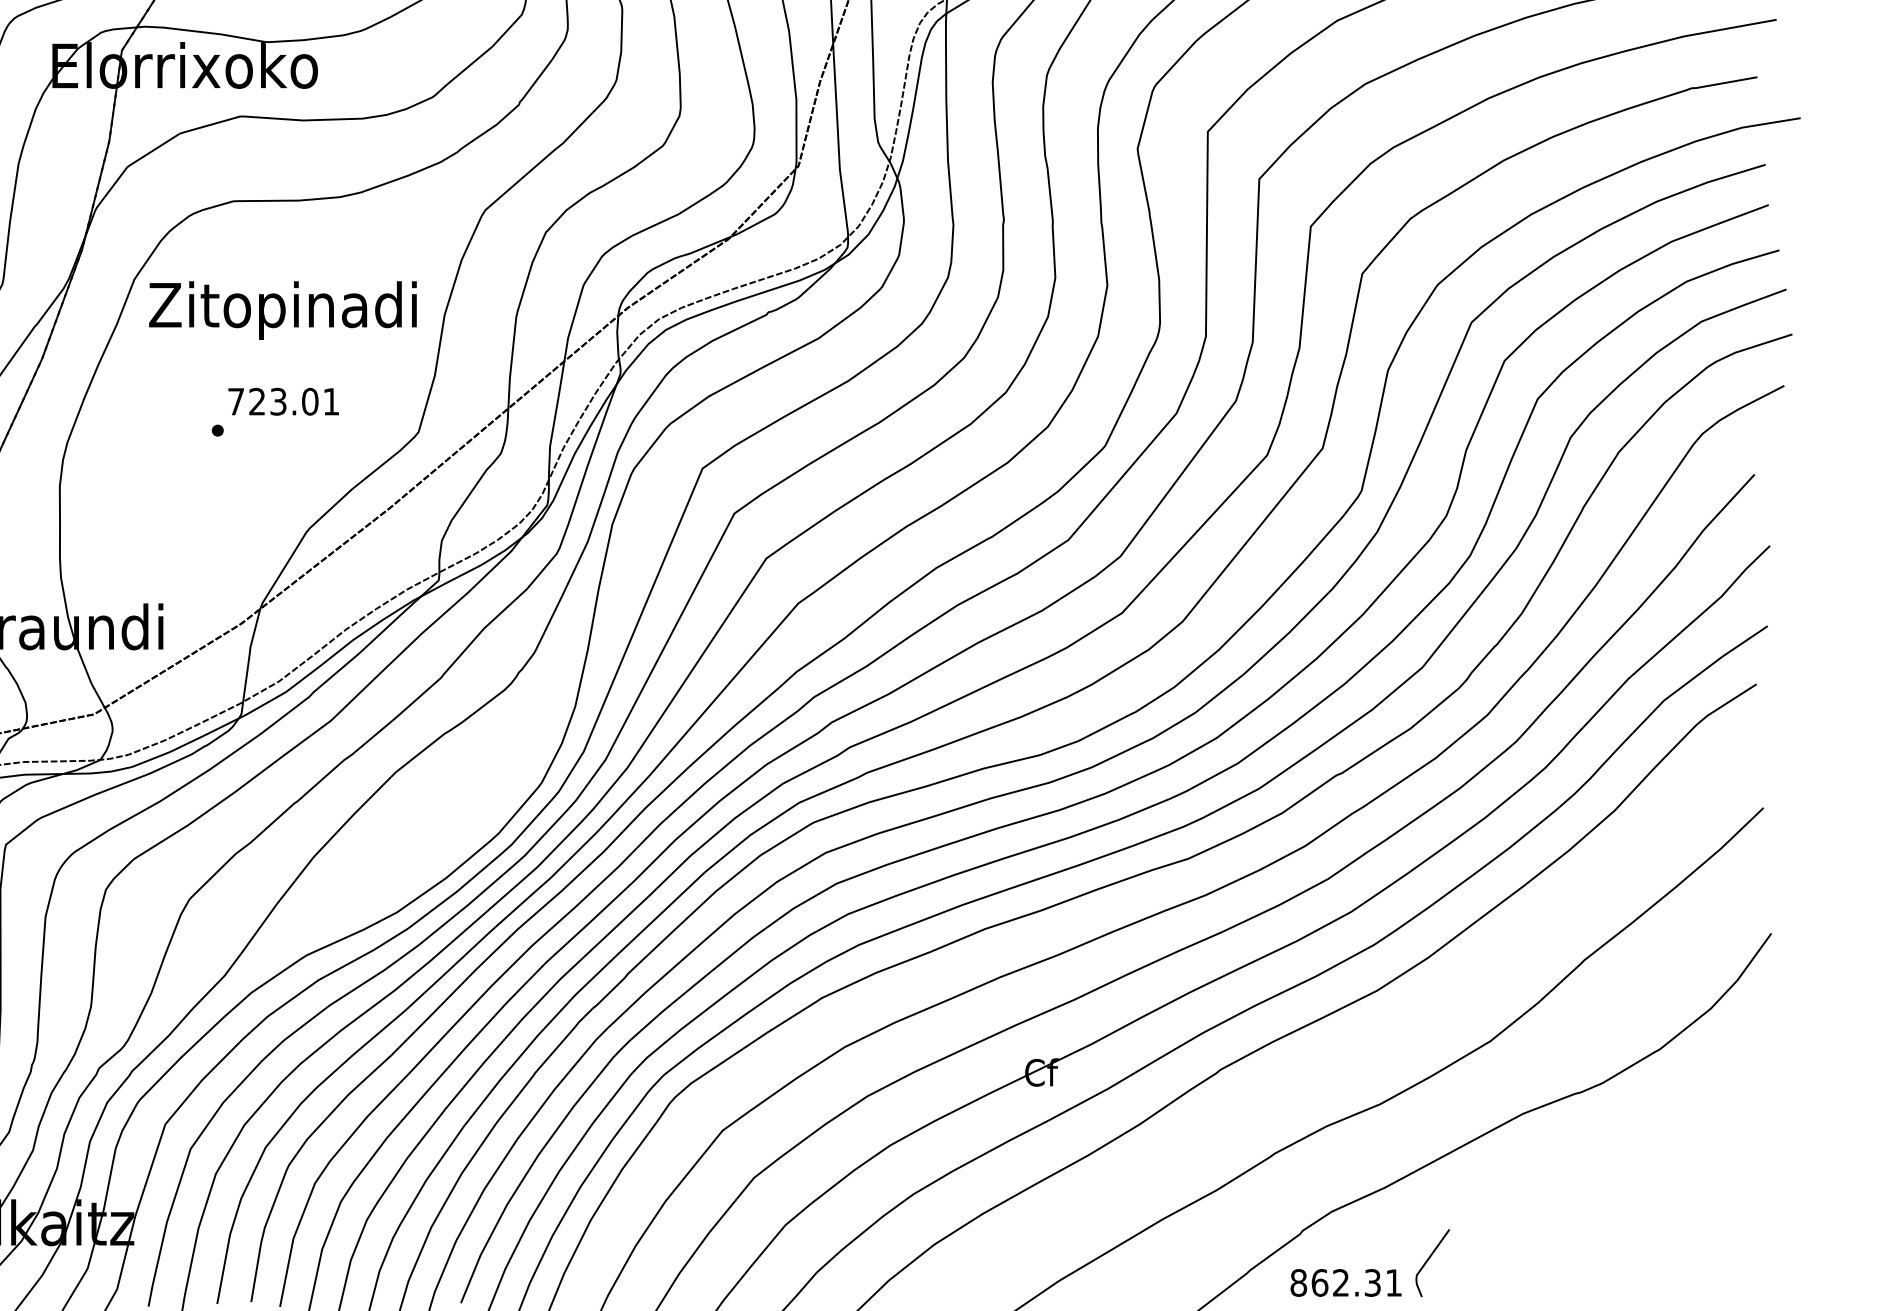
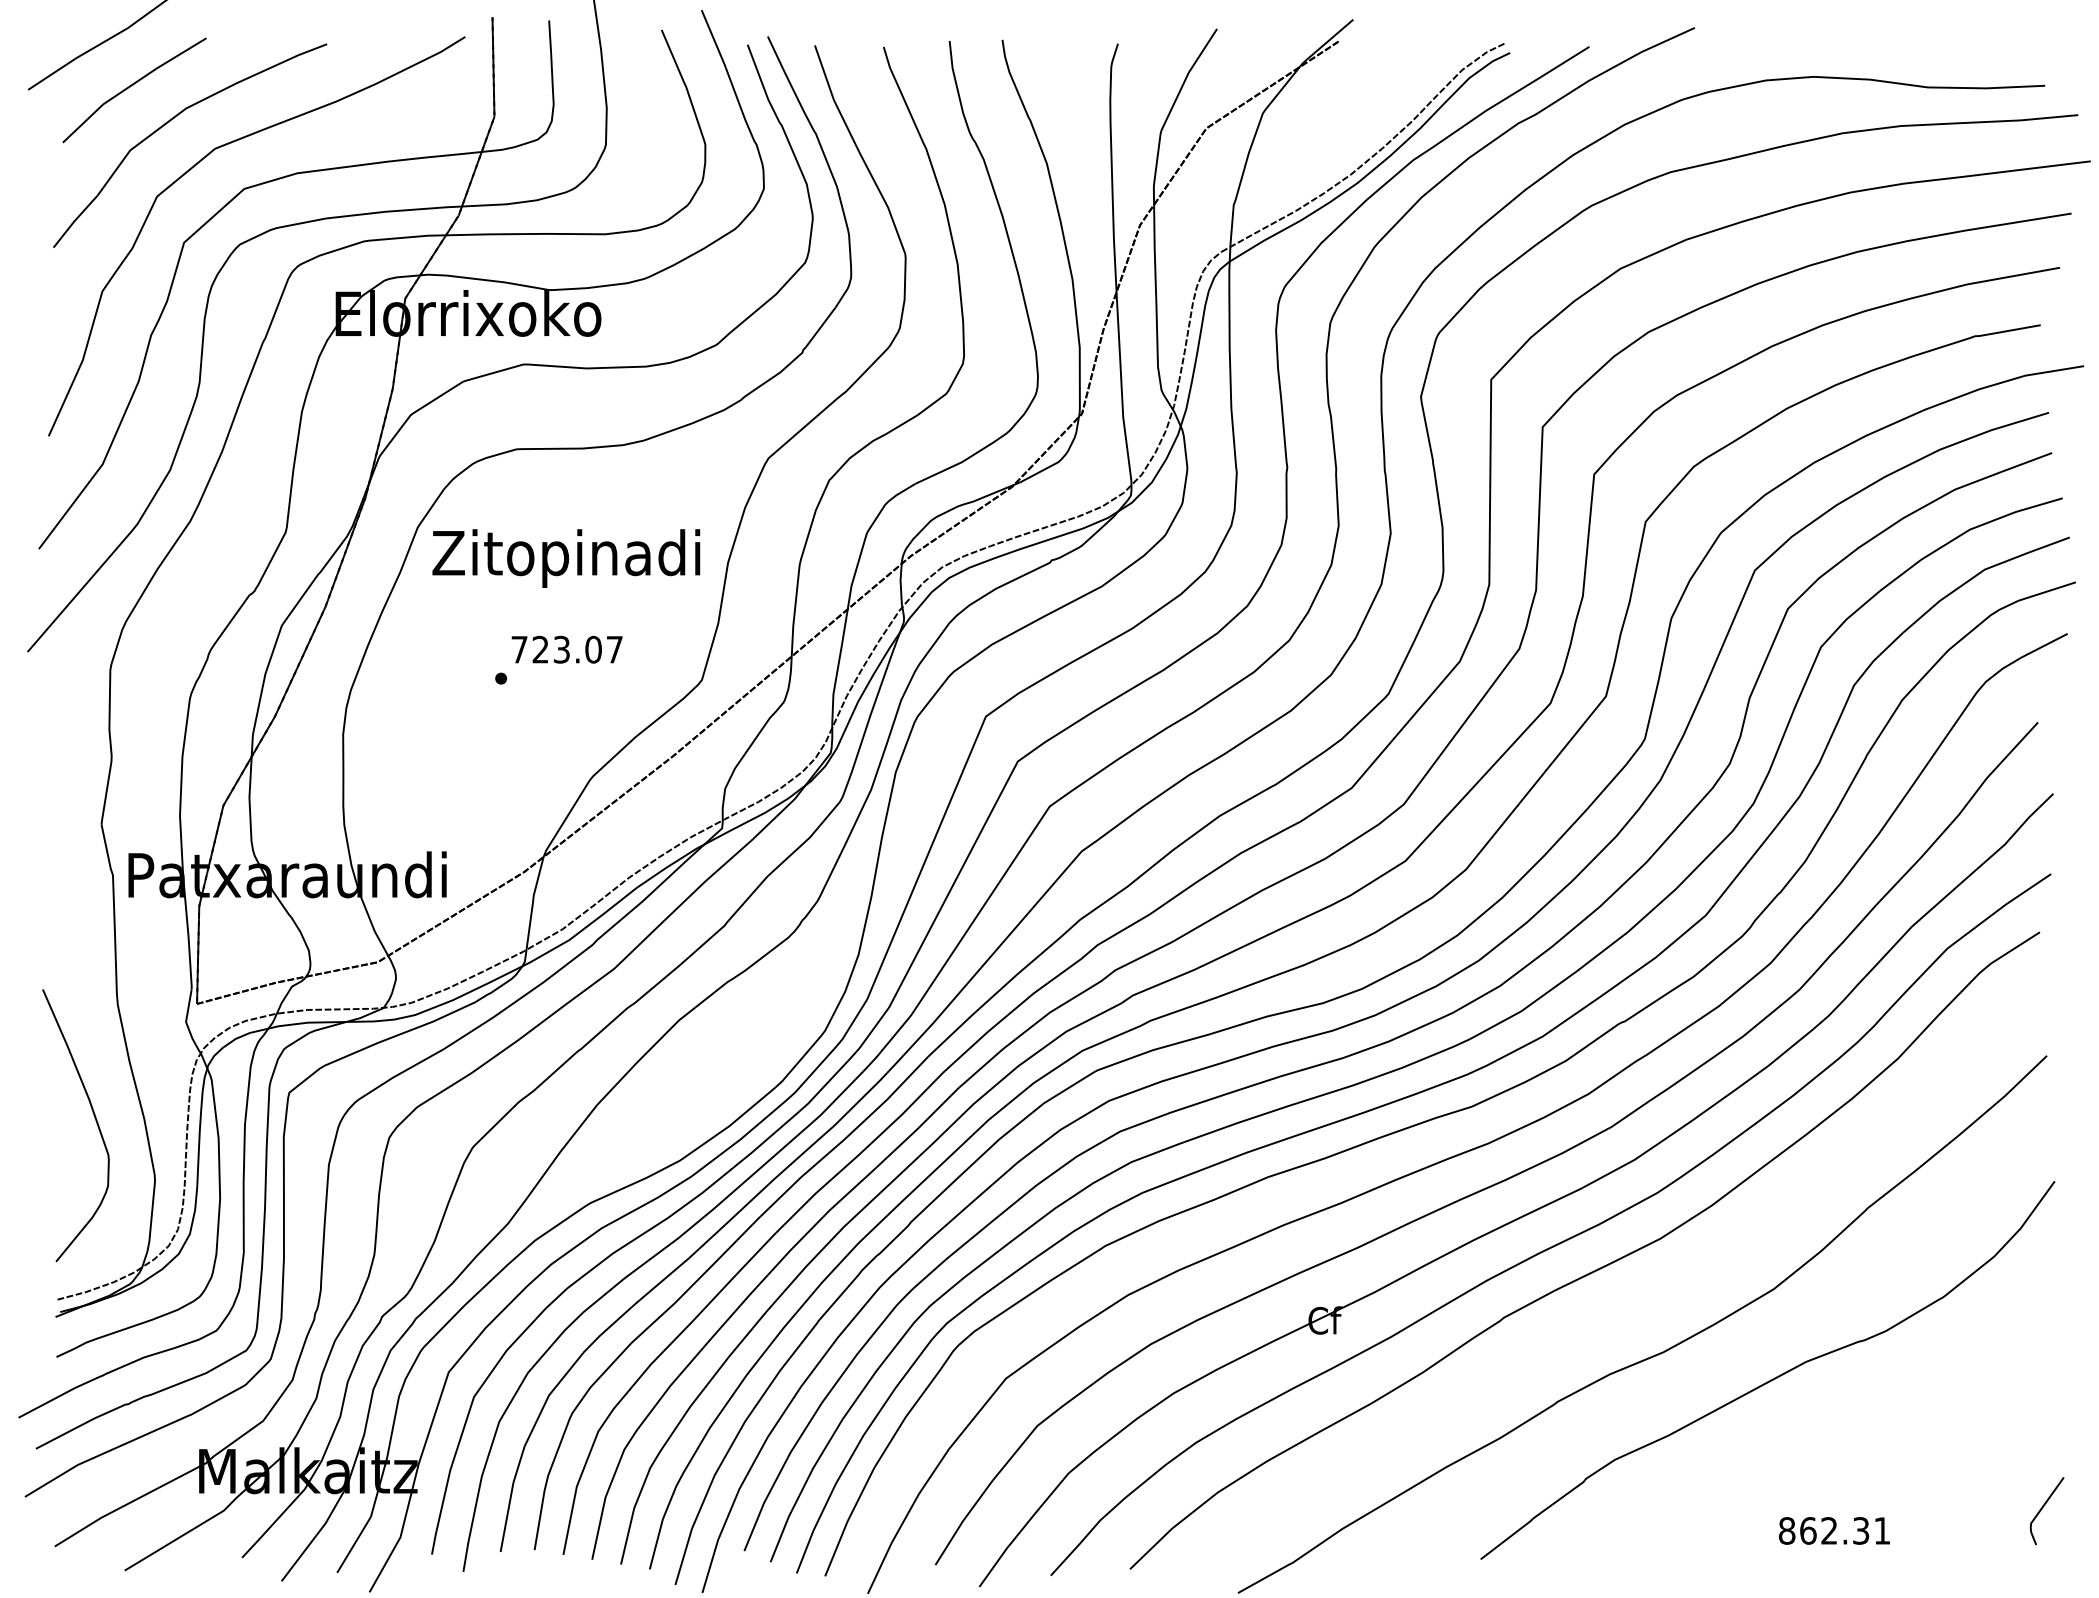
text: (331, 401) -> (614, 649), 723.01 -> 723.07
curve: (1428, 1261) -> (2042, 1509), moved
text: (1346, 1282) -> (1834, 1530), moved

